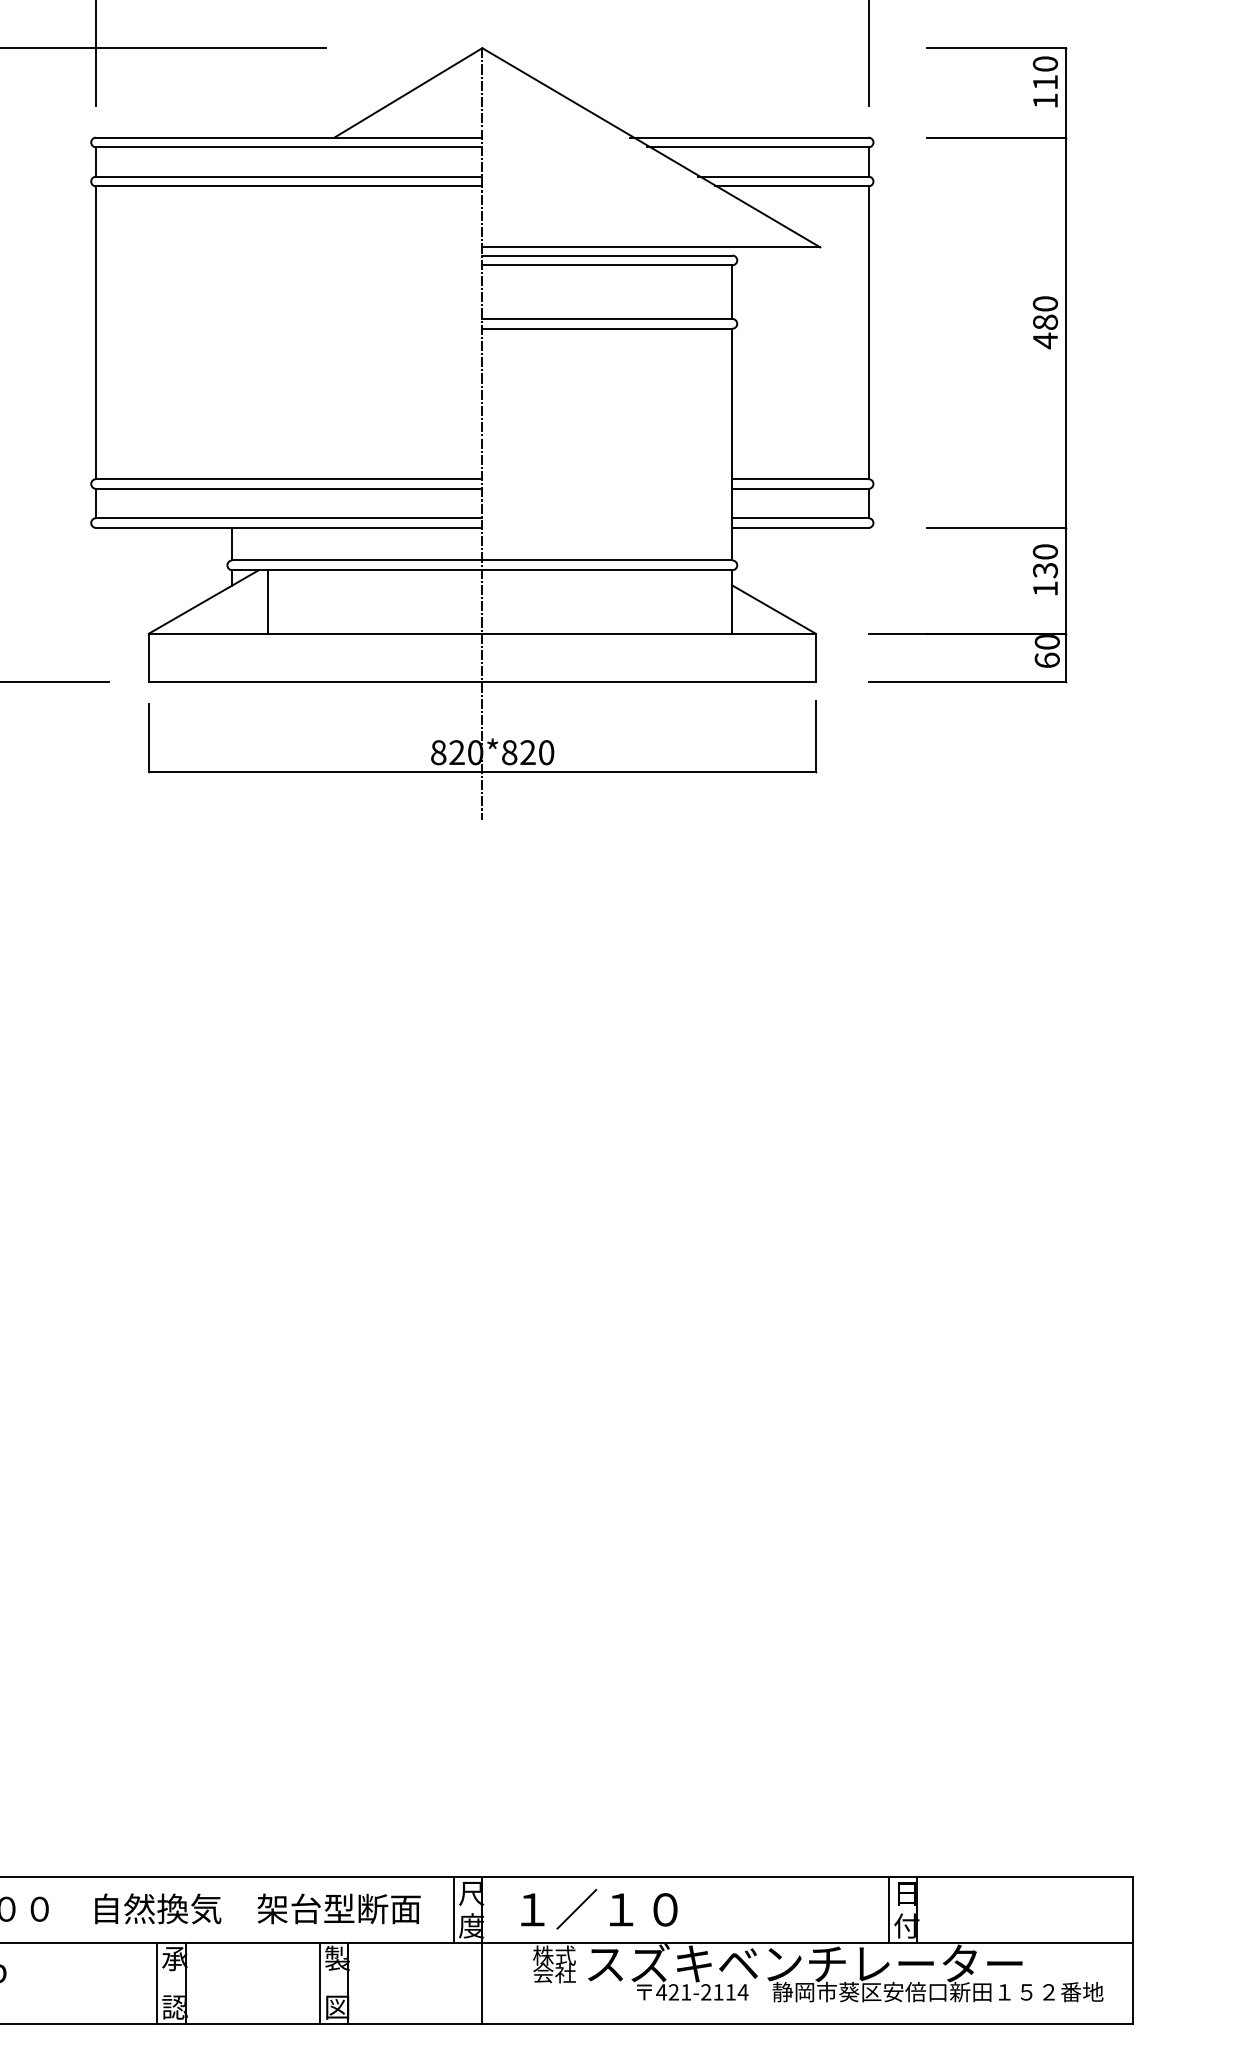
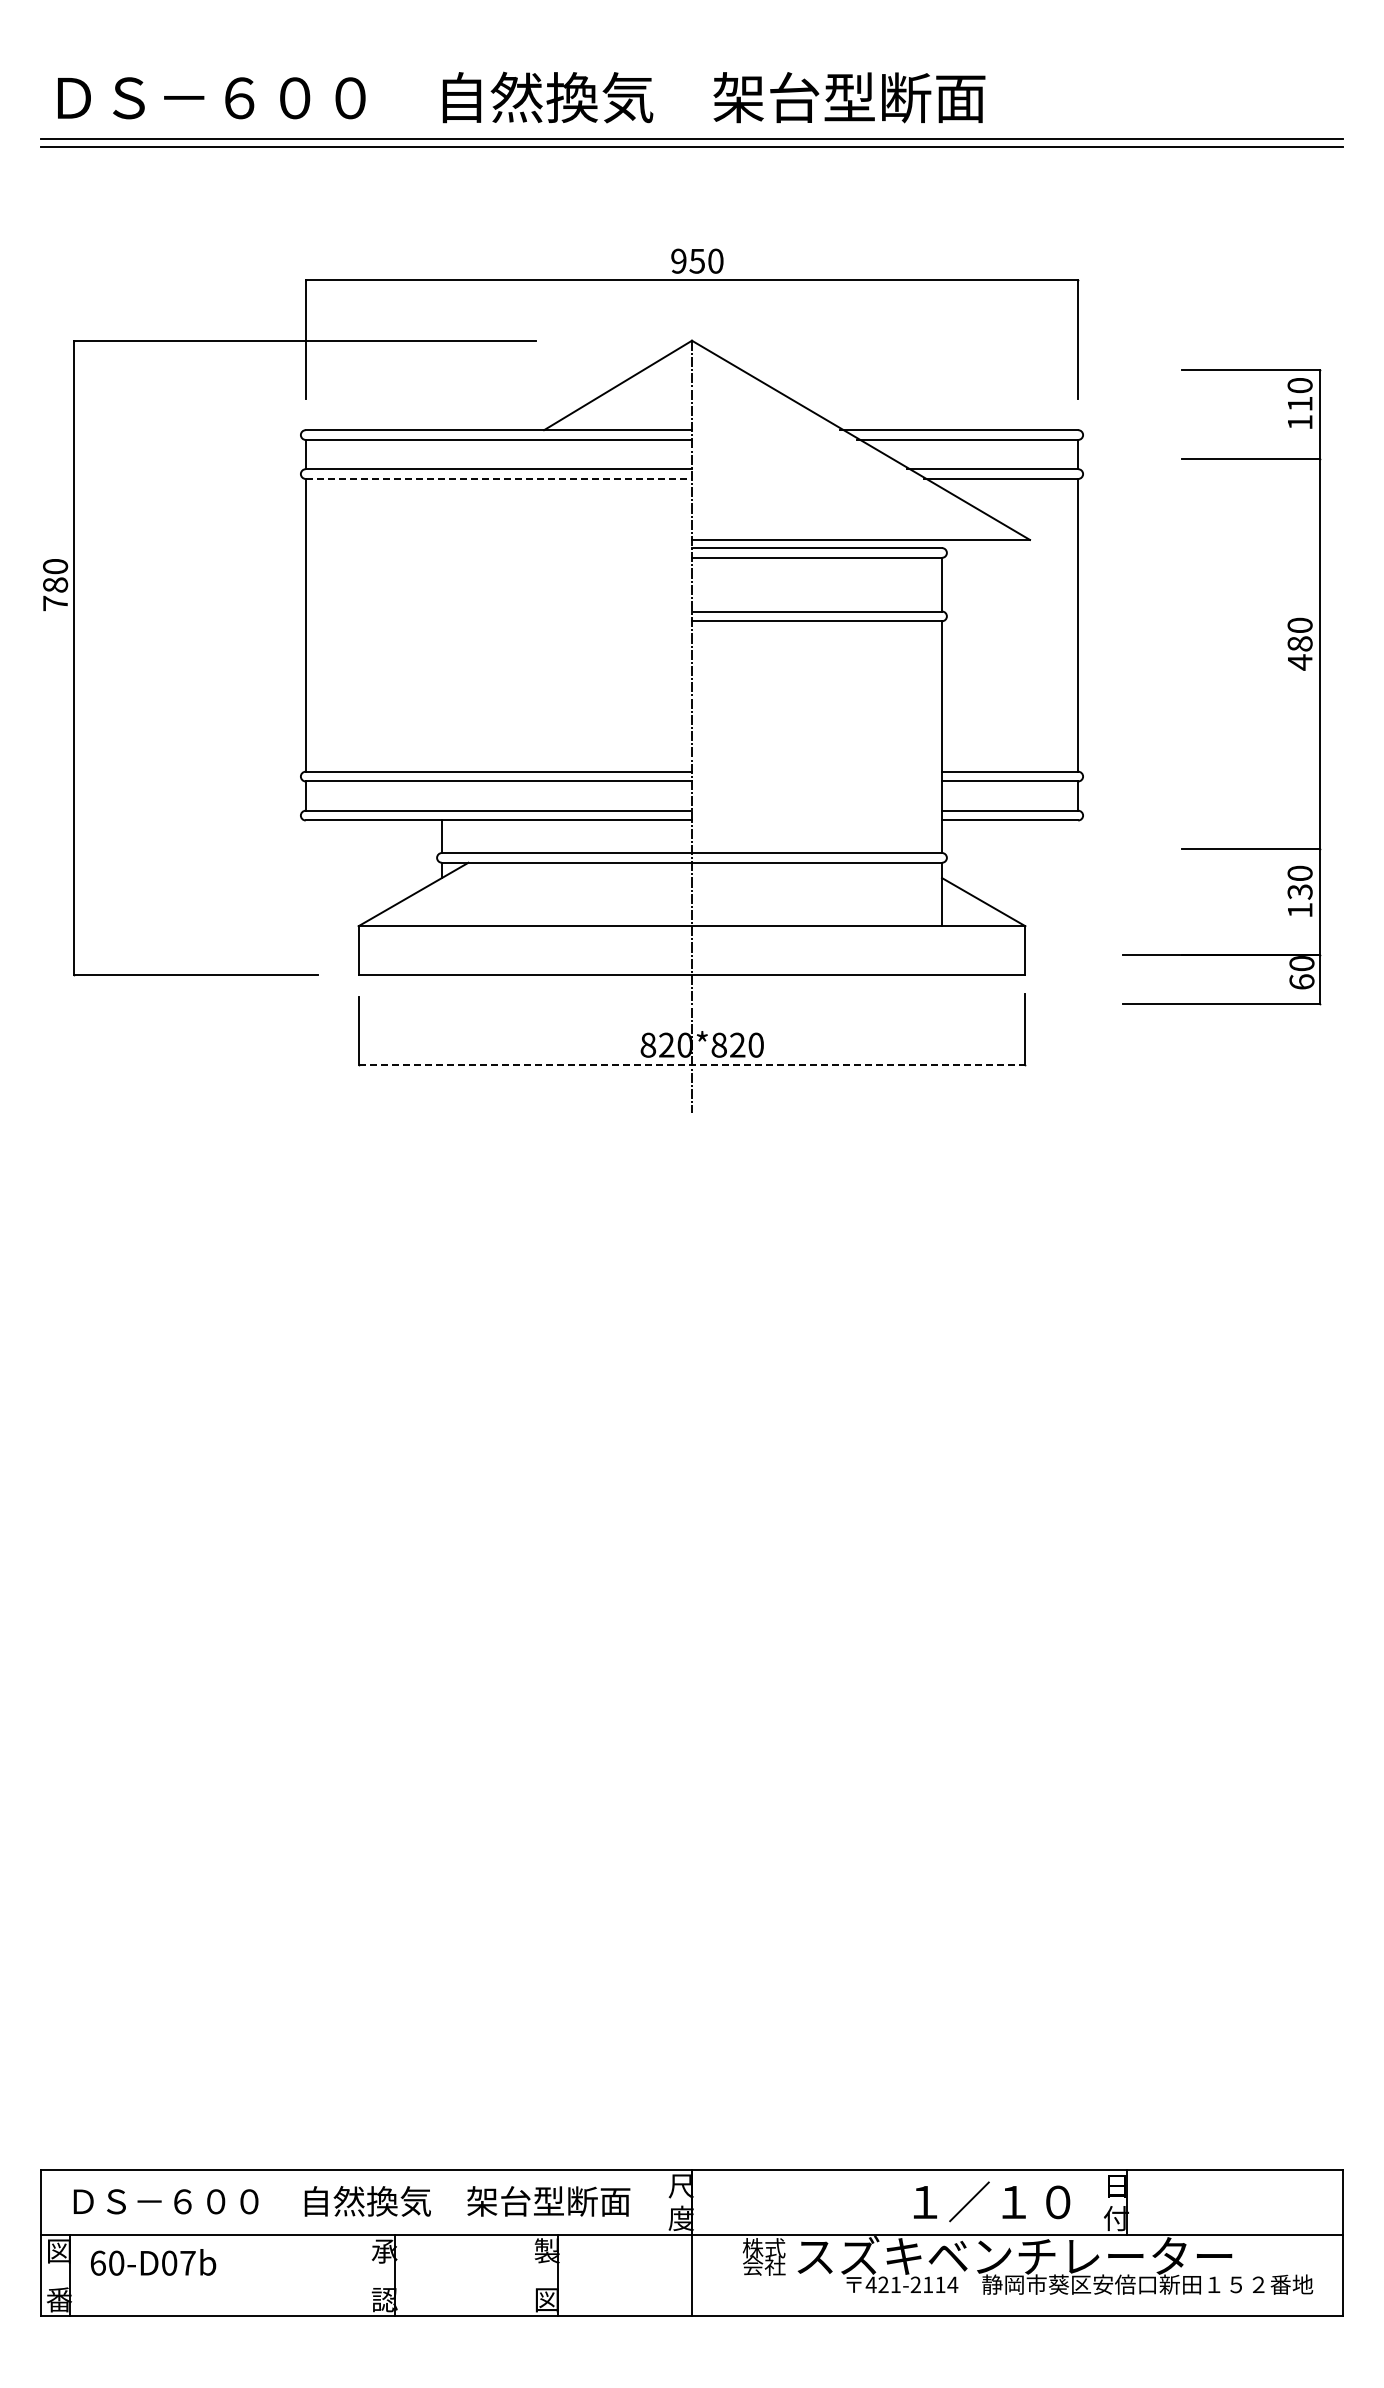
line: (289, 185) -> (499, 478), solid -> dashed
part: (1033, 339) -> (1288, 661), moved
line: (268, 601) -> (478, 894), removed
line: (482, 771) -> (692, 1064), solid -> dashed
text: (599, 1908) -> (992, 2201), moved
line: (453, 1909) -> (663, 2202), removed
line: (888, 1909) -> (1098, 2202), removed
line: (156, 1982) -> (366, 2275), removed
line: (319, 1982) -> (529, 2275), removed

